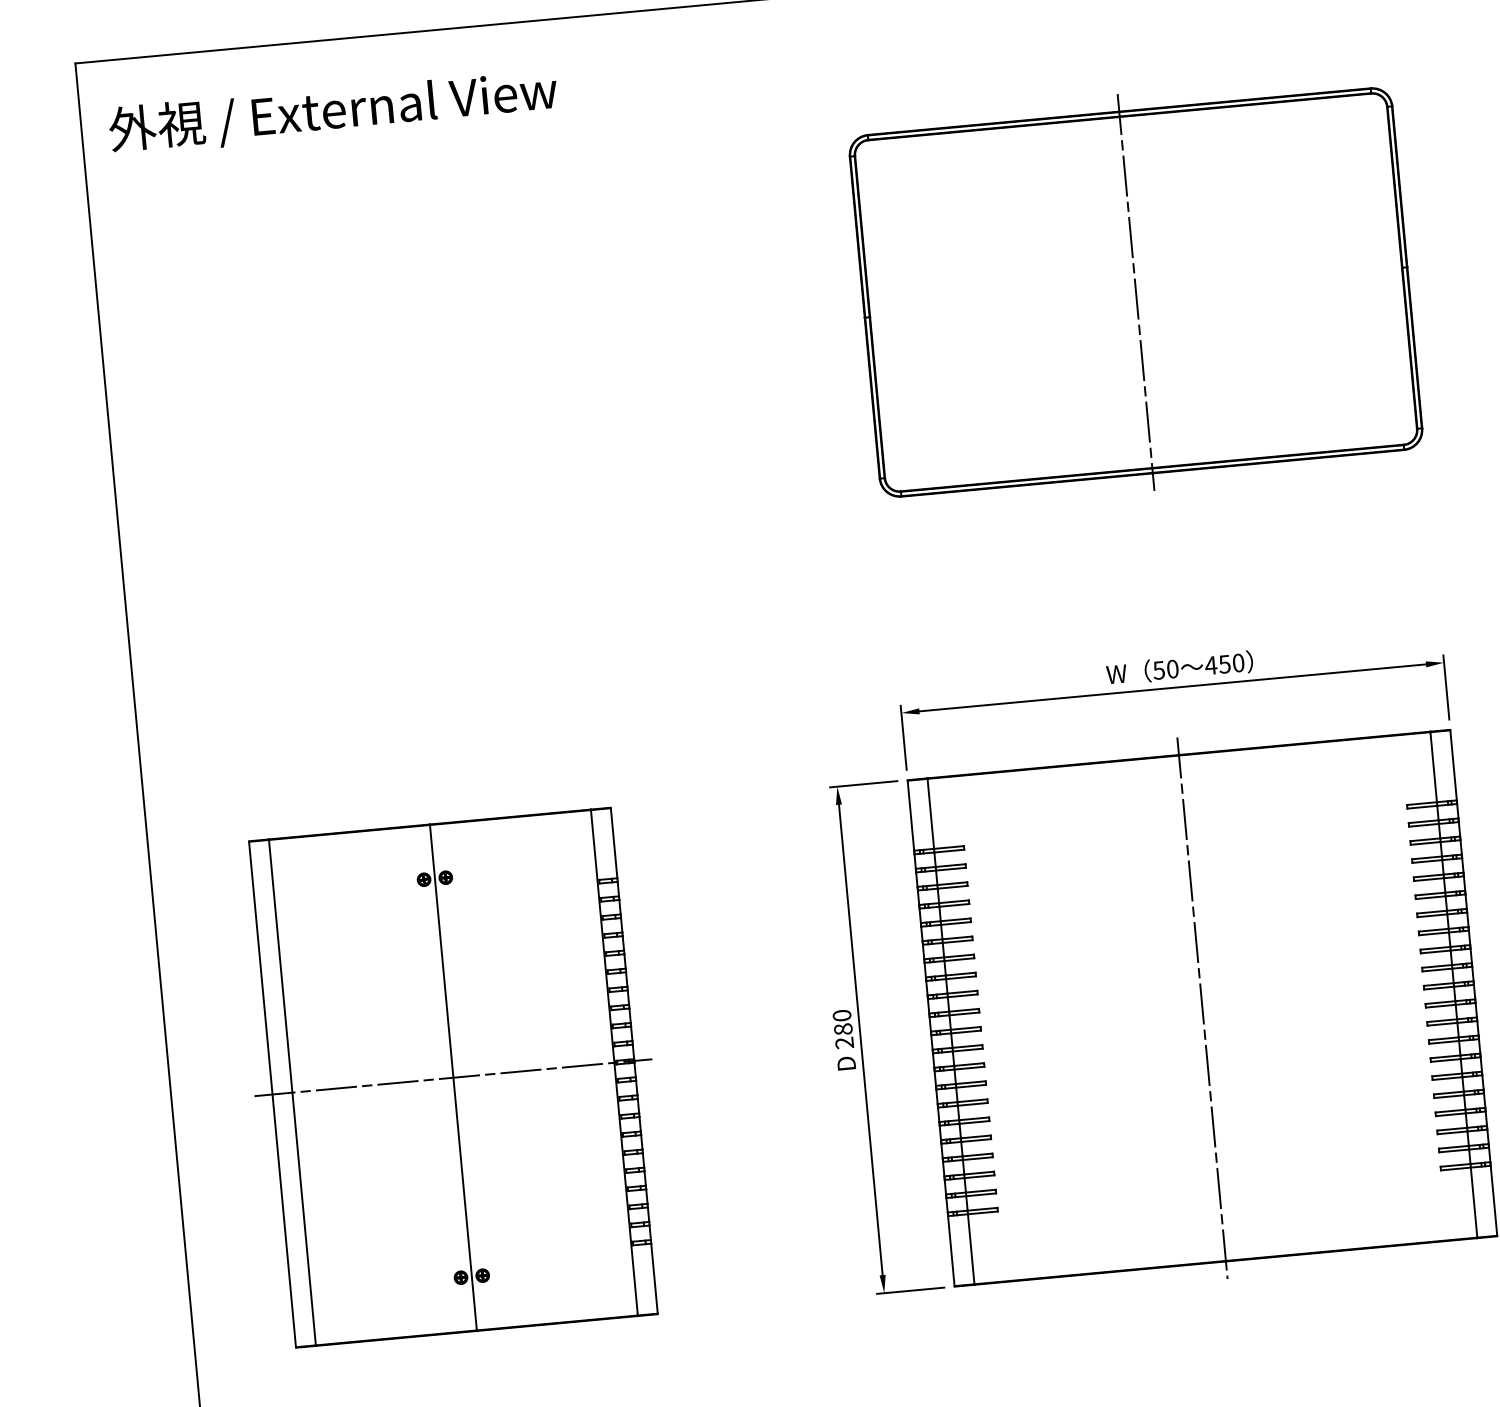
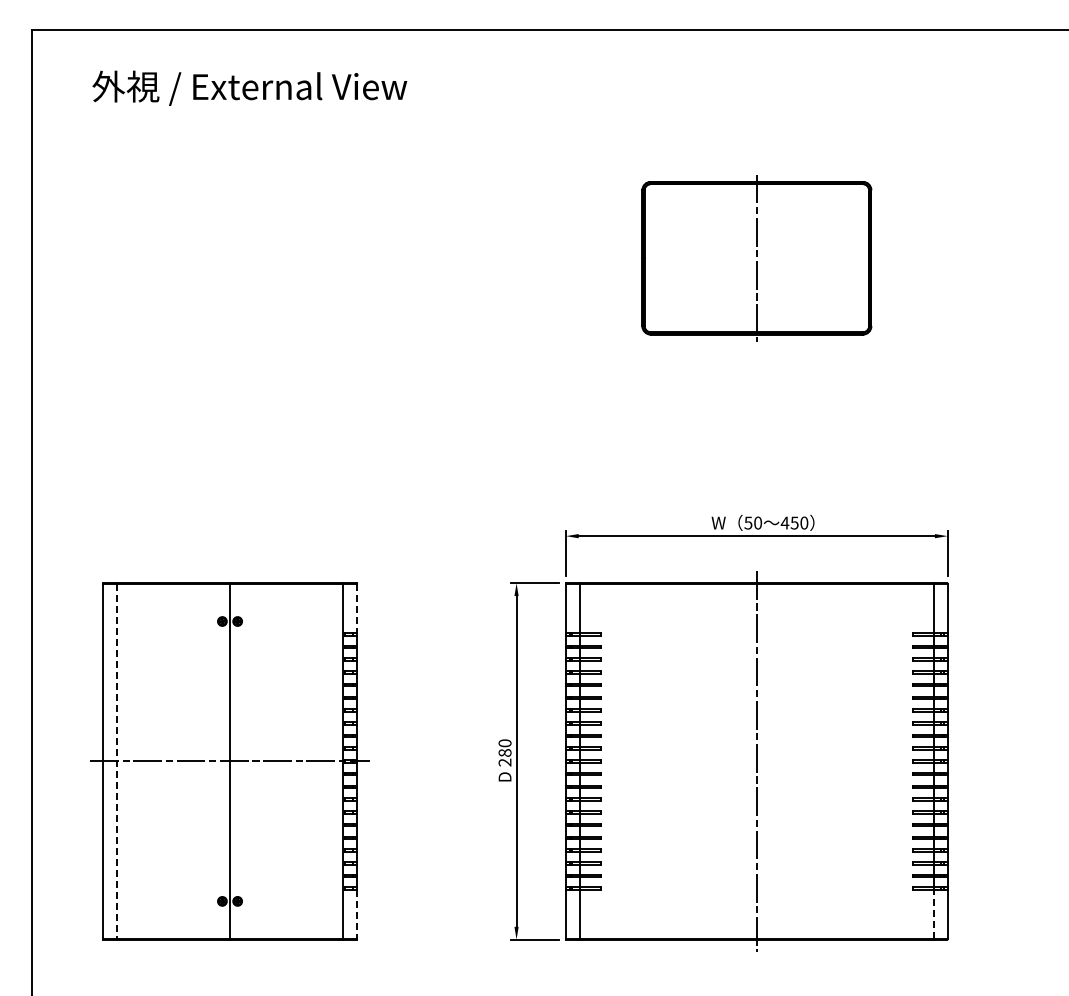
text: (332, 110) -> (249, 87), moved
part: (1135, 293) -> (756, 258), size x0.6
line: (614, 843) -> (357, 608), solid -> dashed
line: (291, 1092) -> (116, 761), solid -> dashed
line: (1473, 1202) -> (933, 914), solid -> dashed
line: (654, 1278) -> (357, 914), solid -> dashed

